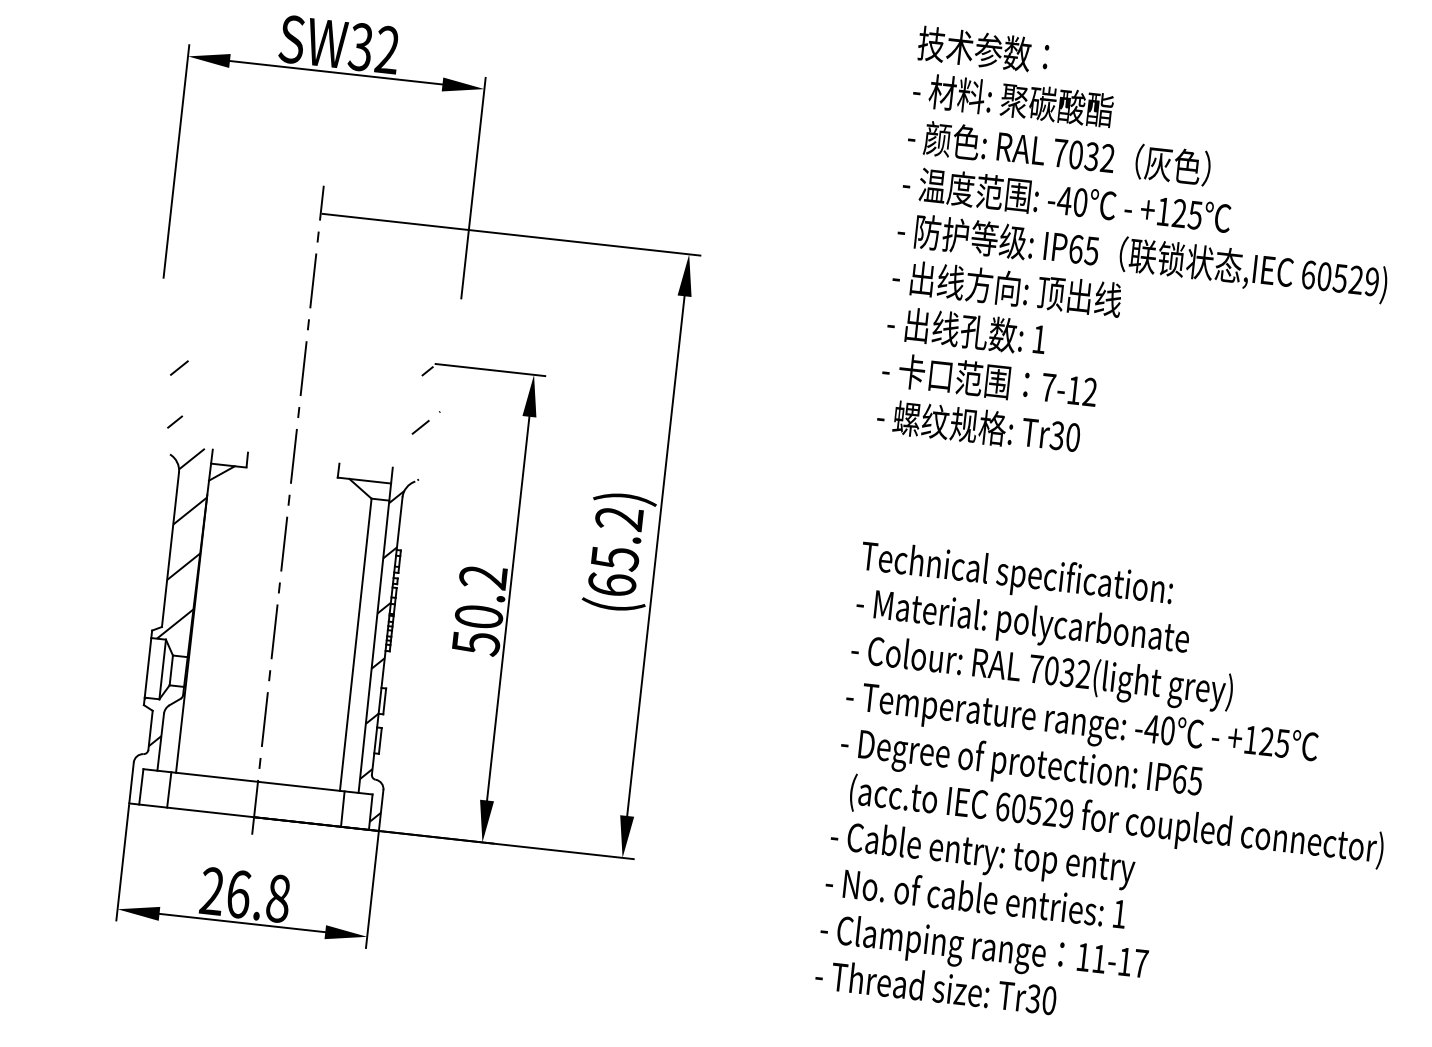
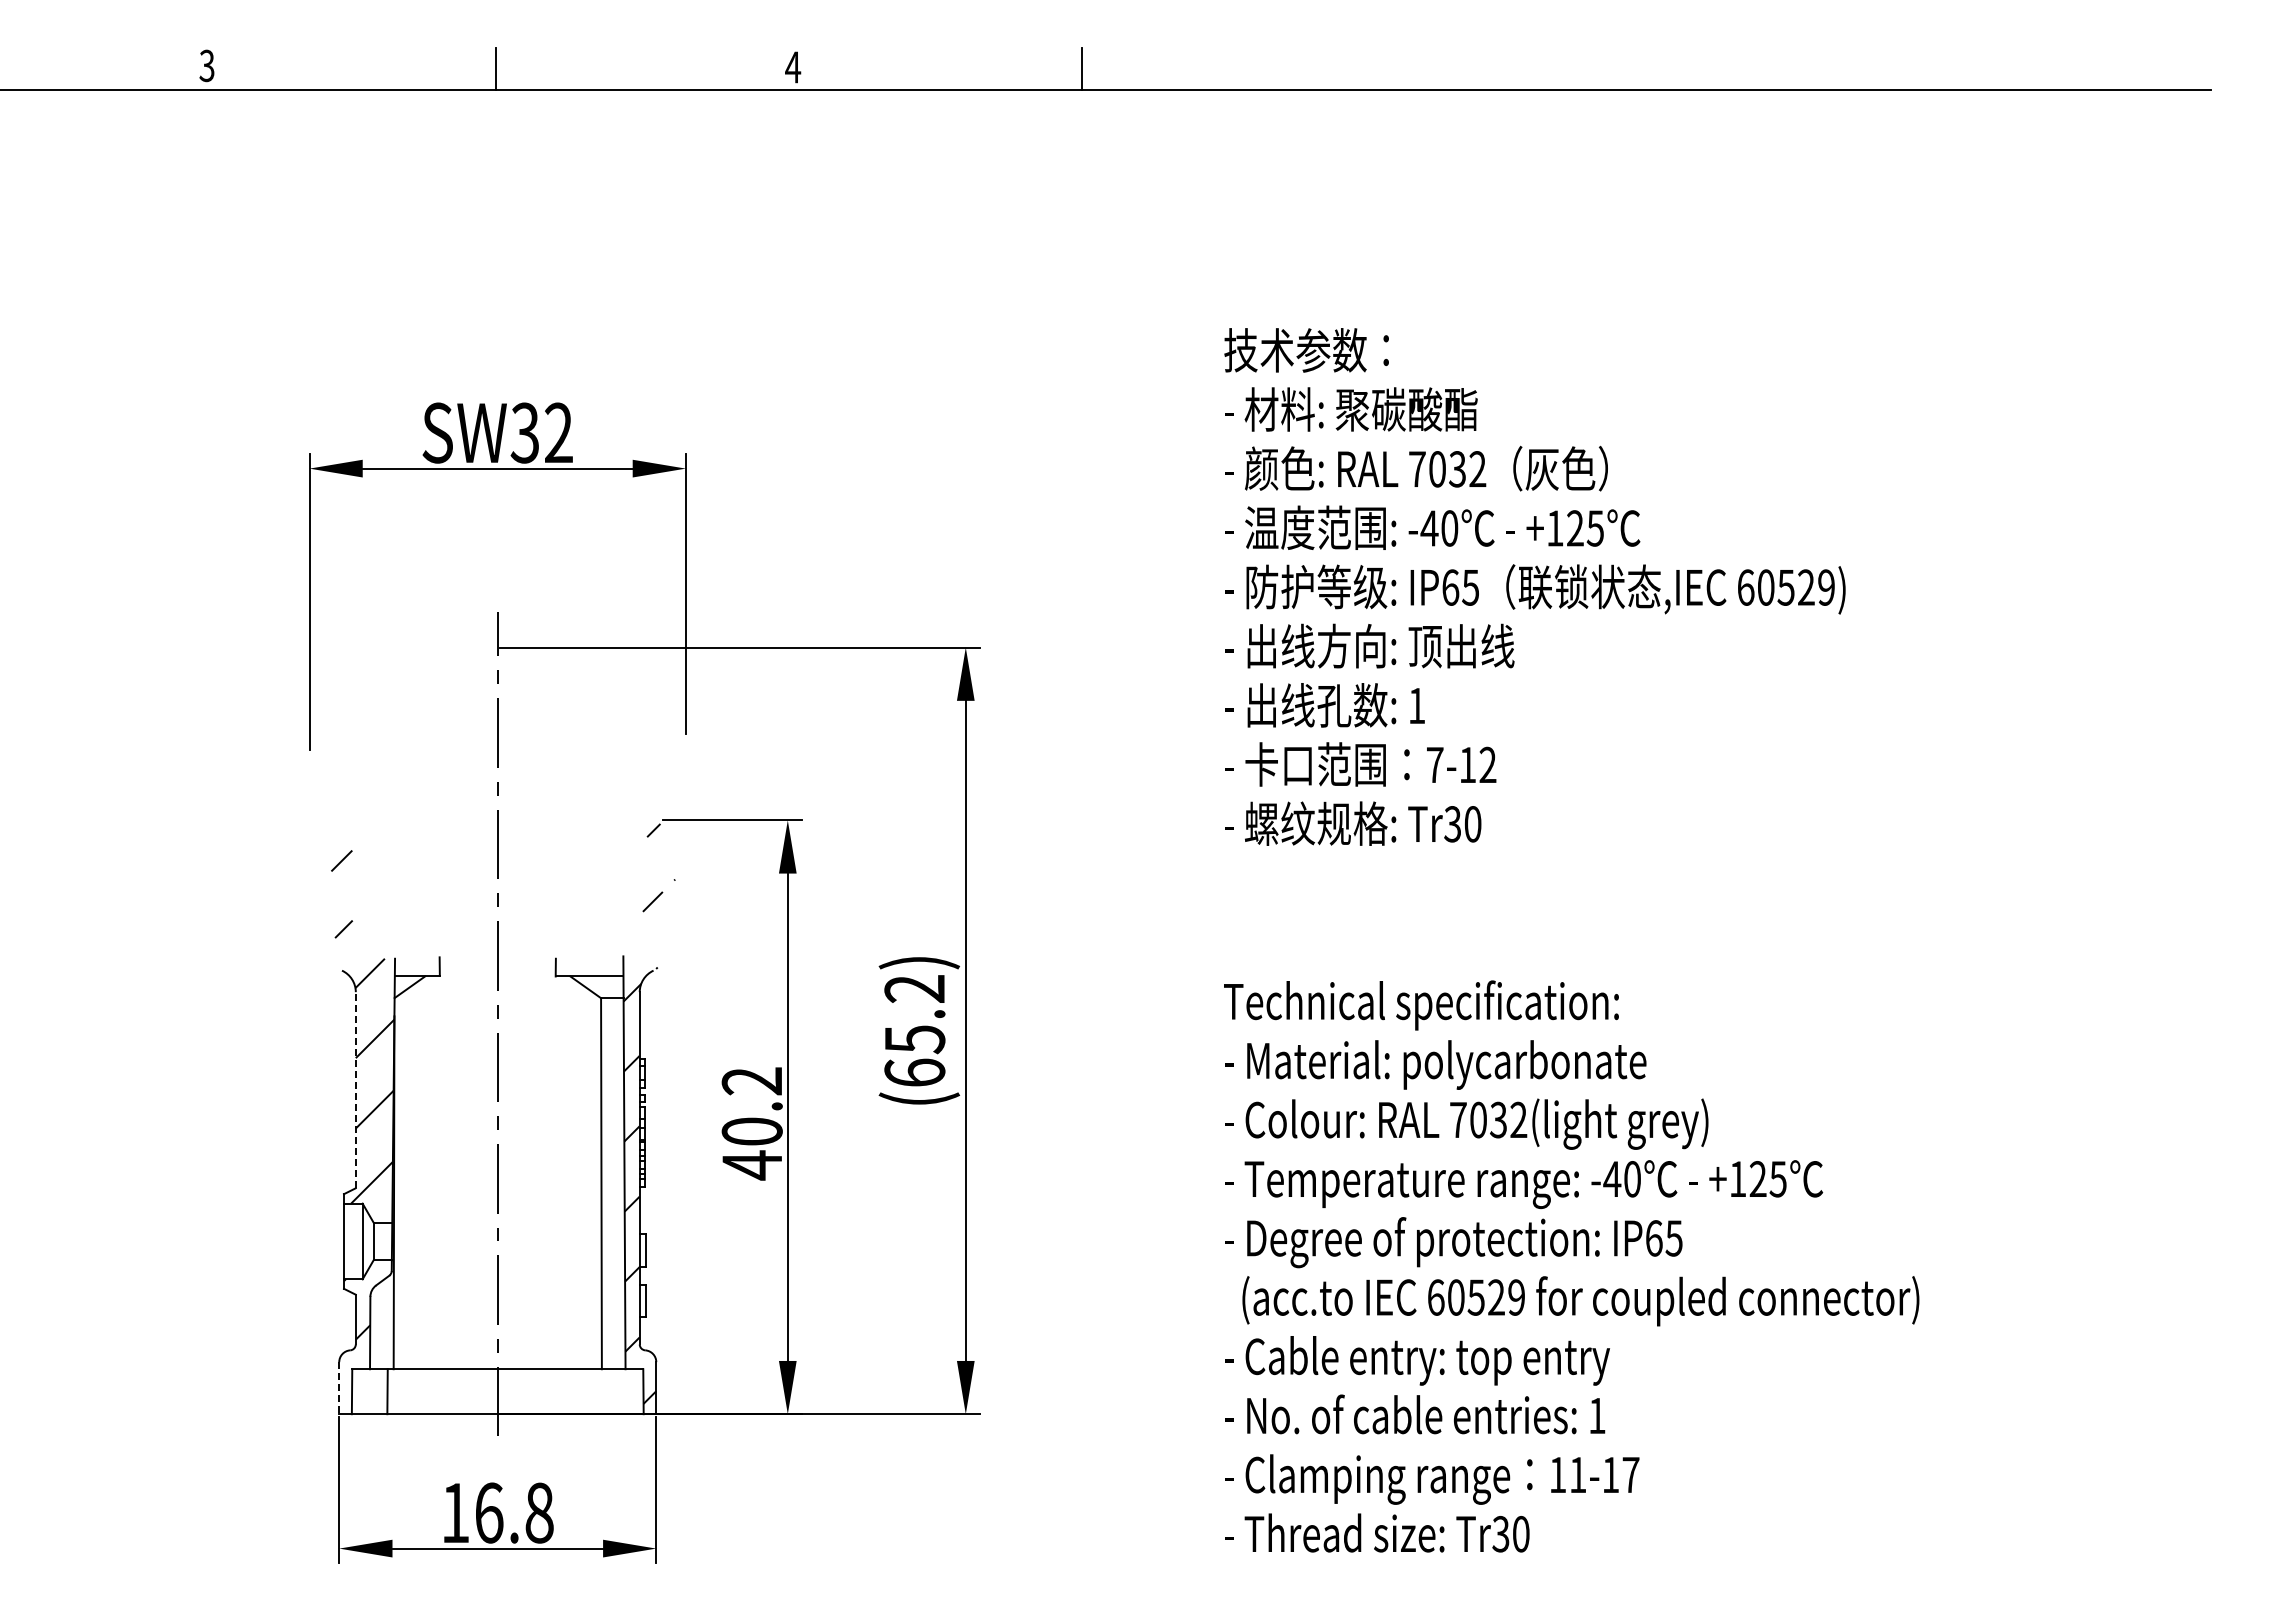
line: (170, 549) -> (355, 1089), solid -> dashed
text: (476, 643) -> (752, 1165), 50.2 -> 40.2
line: (131, 783) -> (339, 1388), solid -> dashed
line: (342, 808) -> (607, 1391), removed
text: (212, 890) -> (455, 1512), 26.8 -> 16.8

